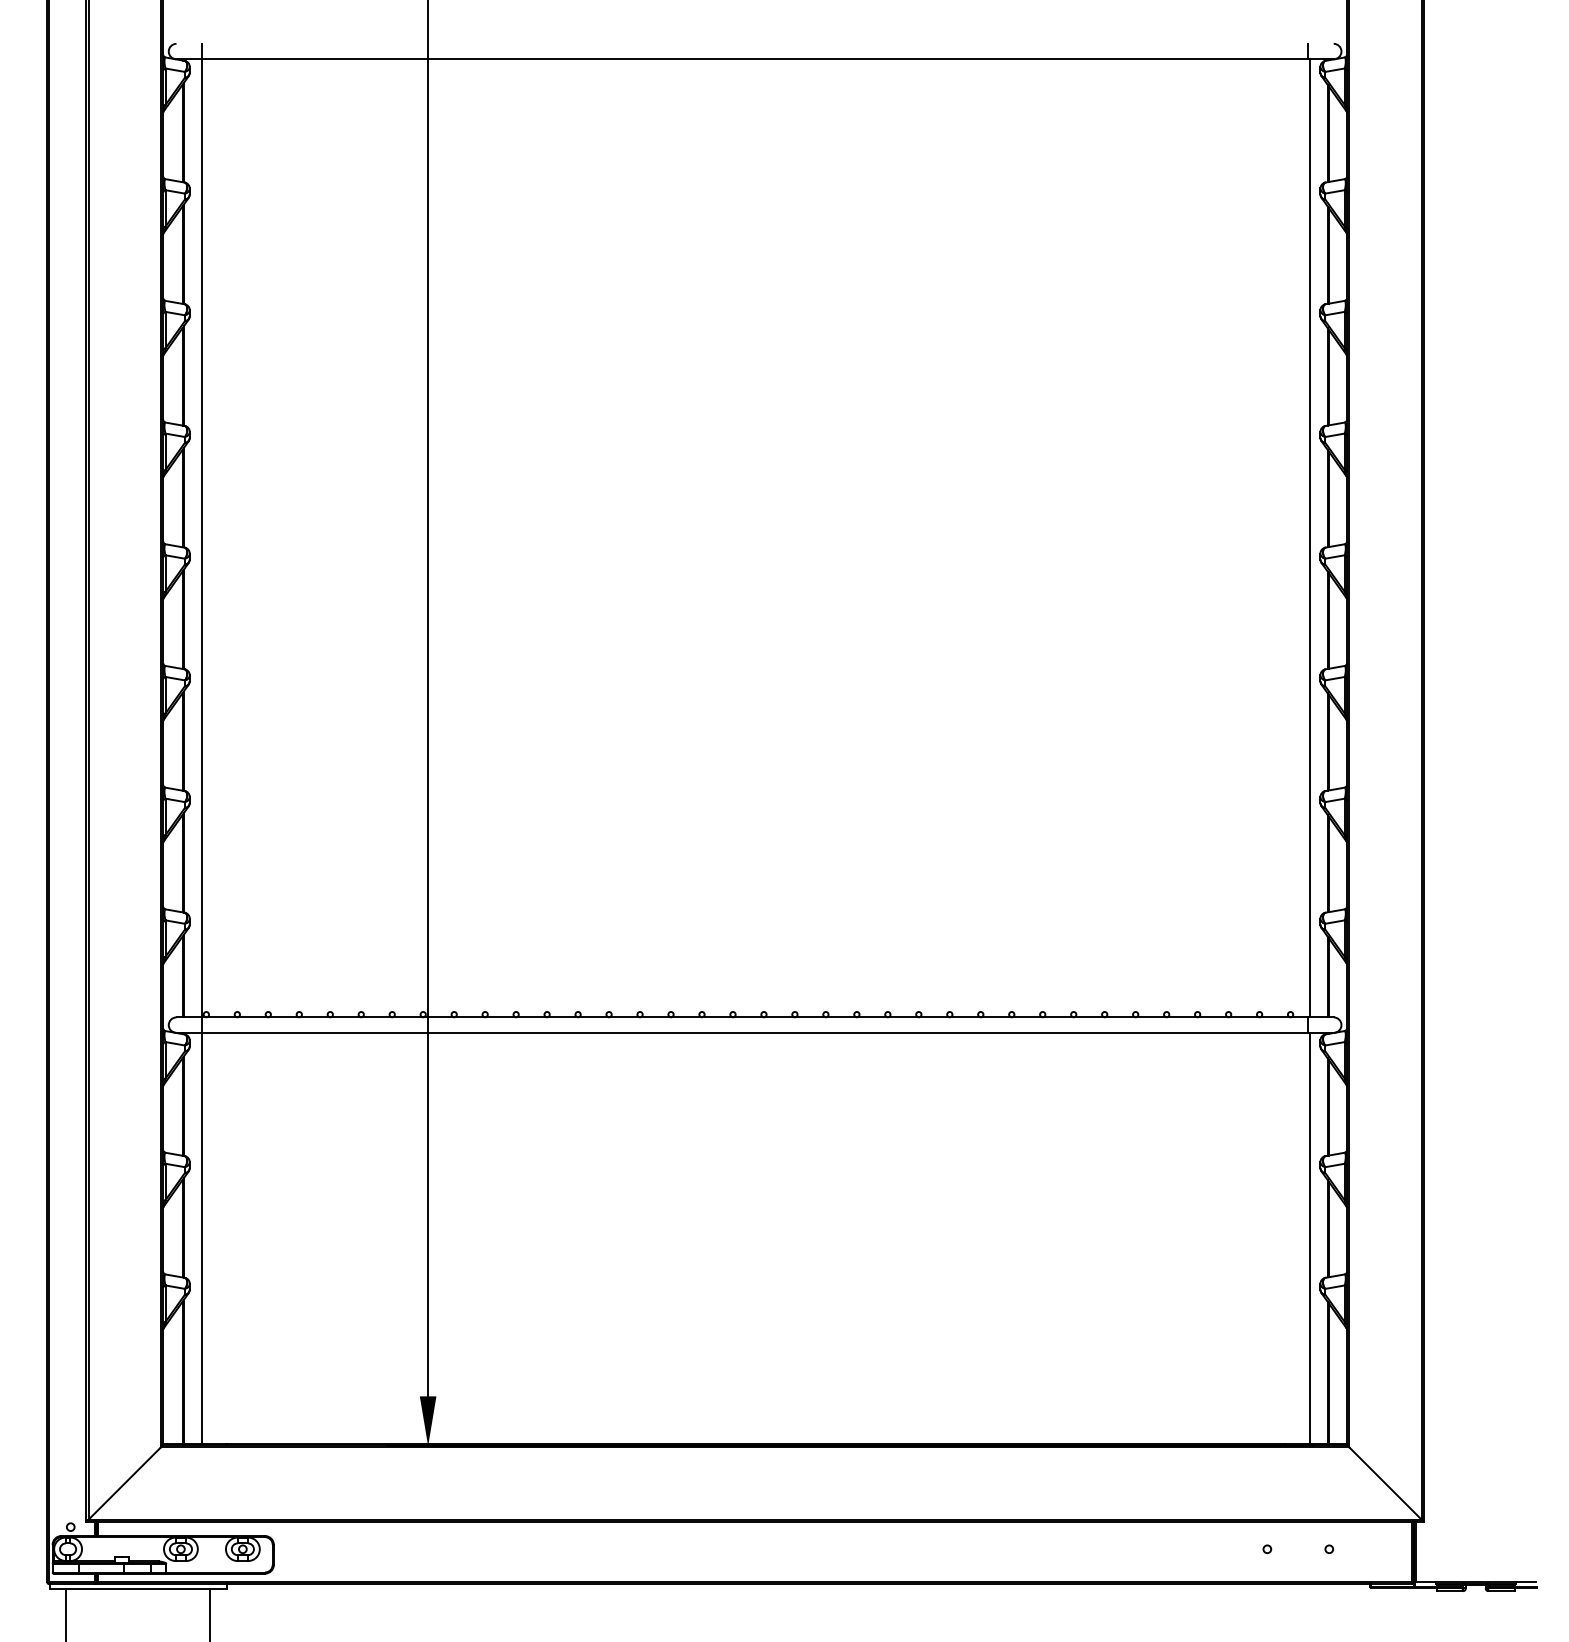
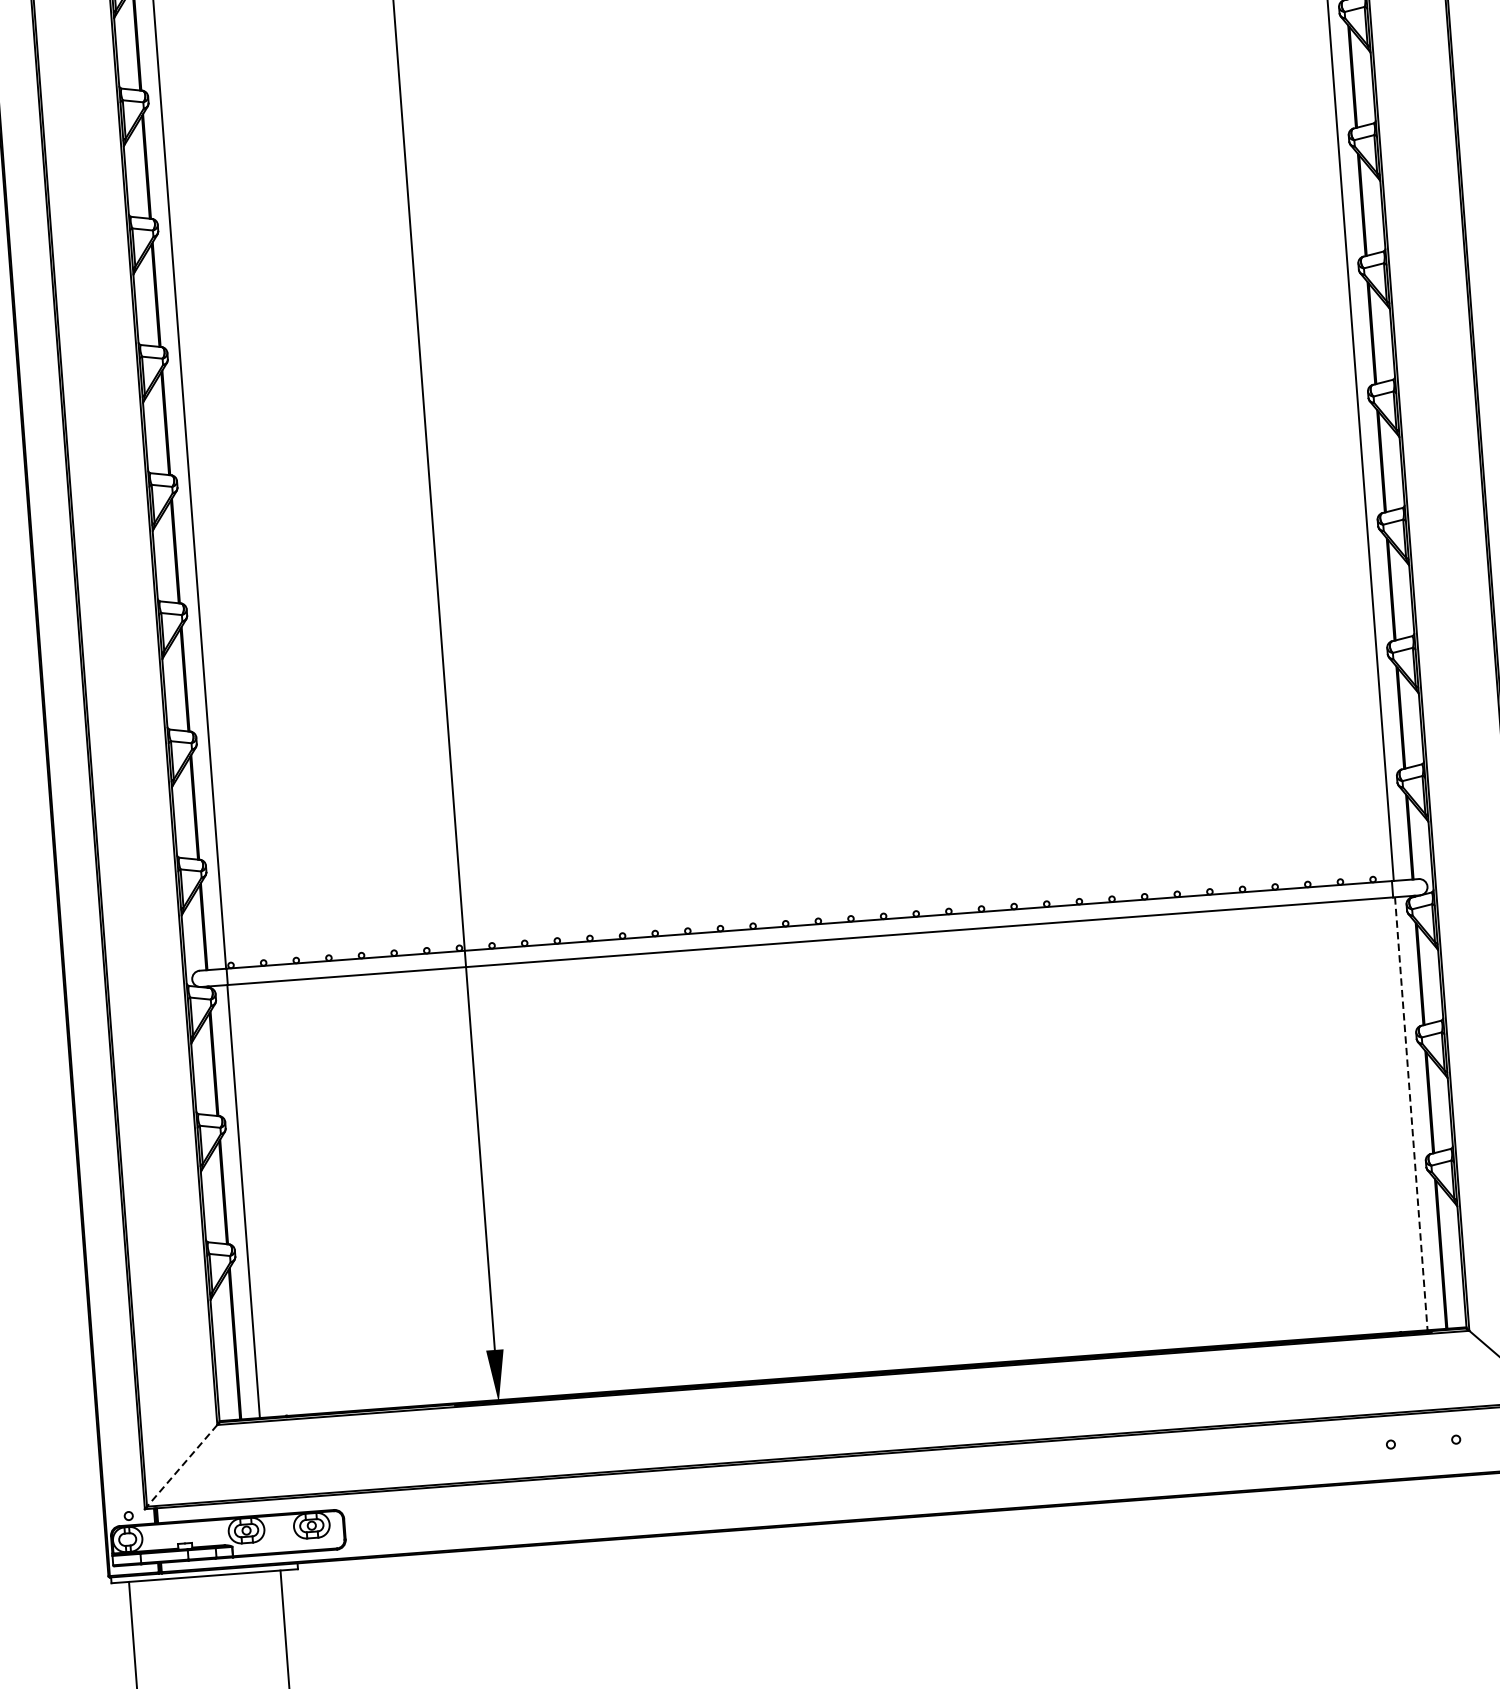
line: (1310, 1238) -> (1411, 1113), solid -> dashed
line: (124, 1483) -> (181, 1465), solid -> dashed

